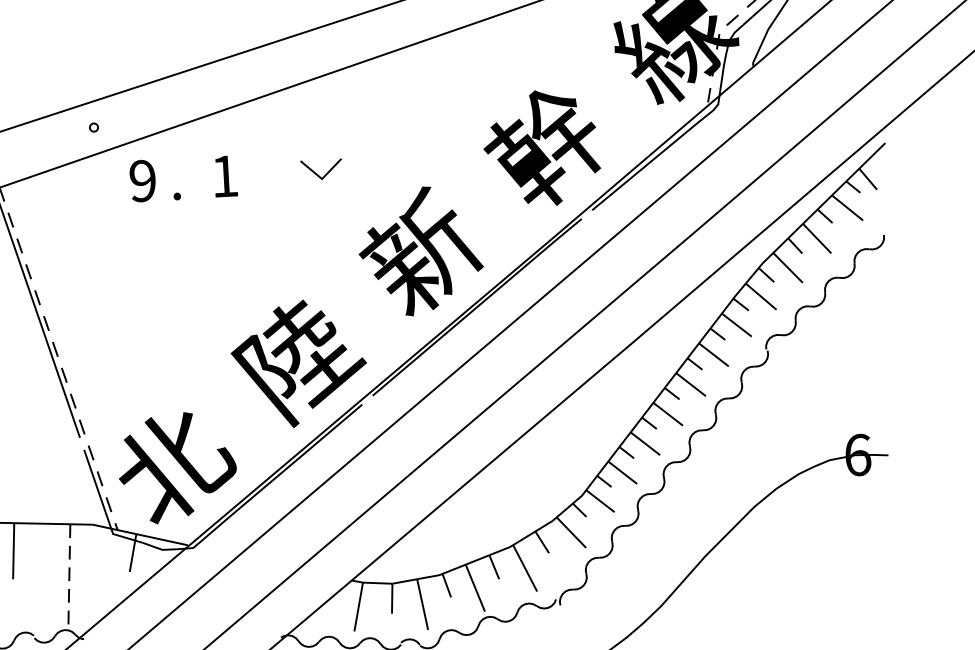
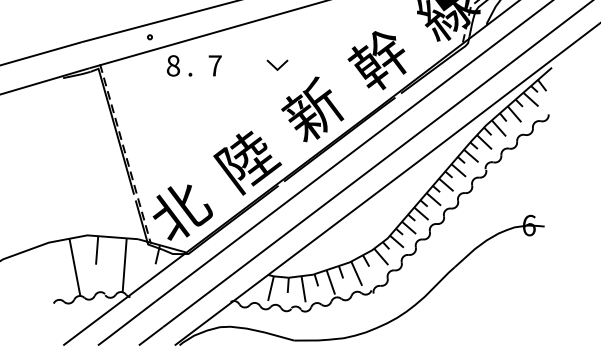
line: (317, 172) -> (275, 66), moved
text: (223, 175) -> (214, 65), 1 -> 7
text: (141, 180) -> (172, 65), 9 -> 8
line: (68, 577) -> (124, 265), dashed -> solid

